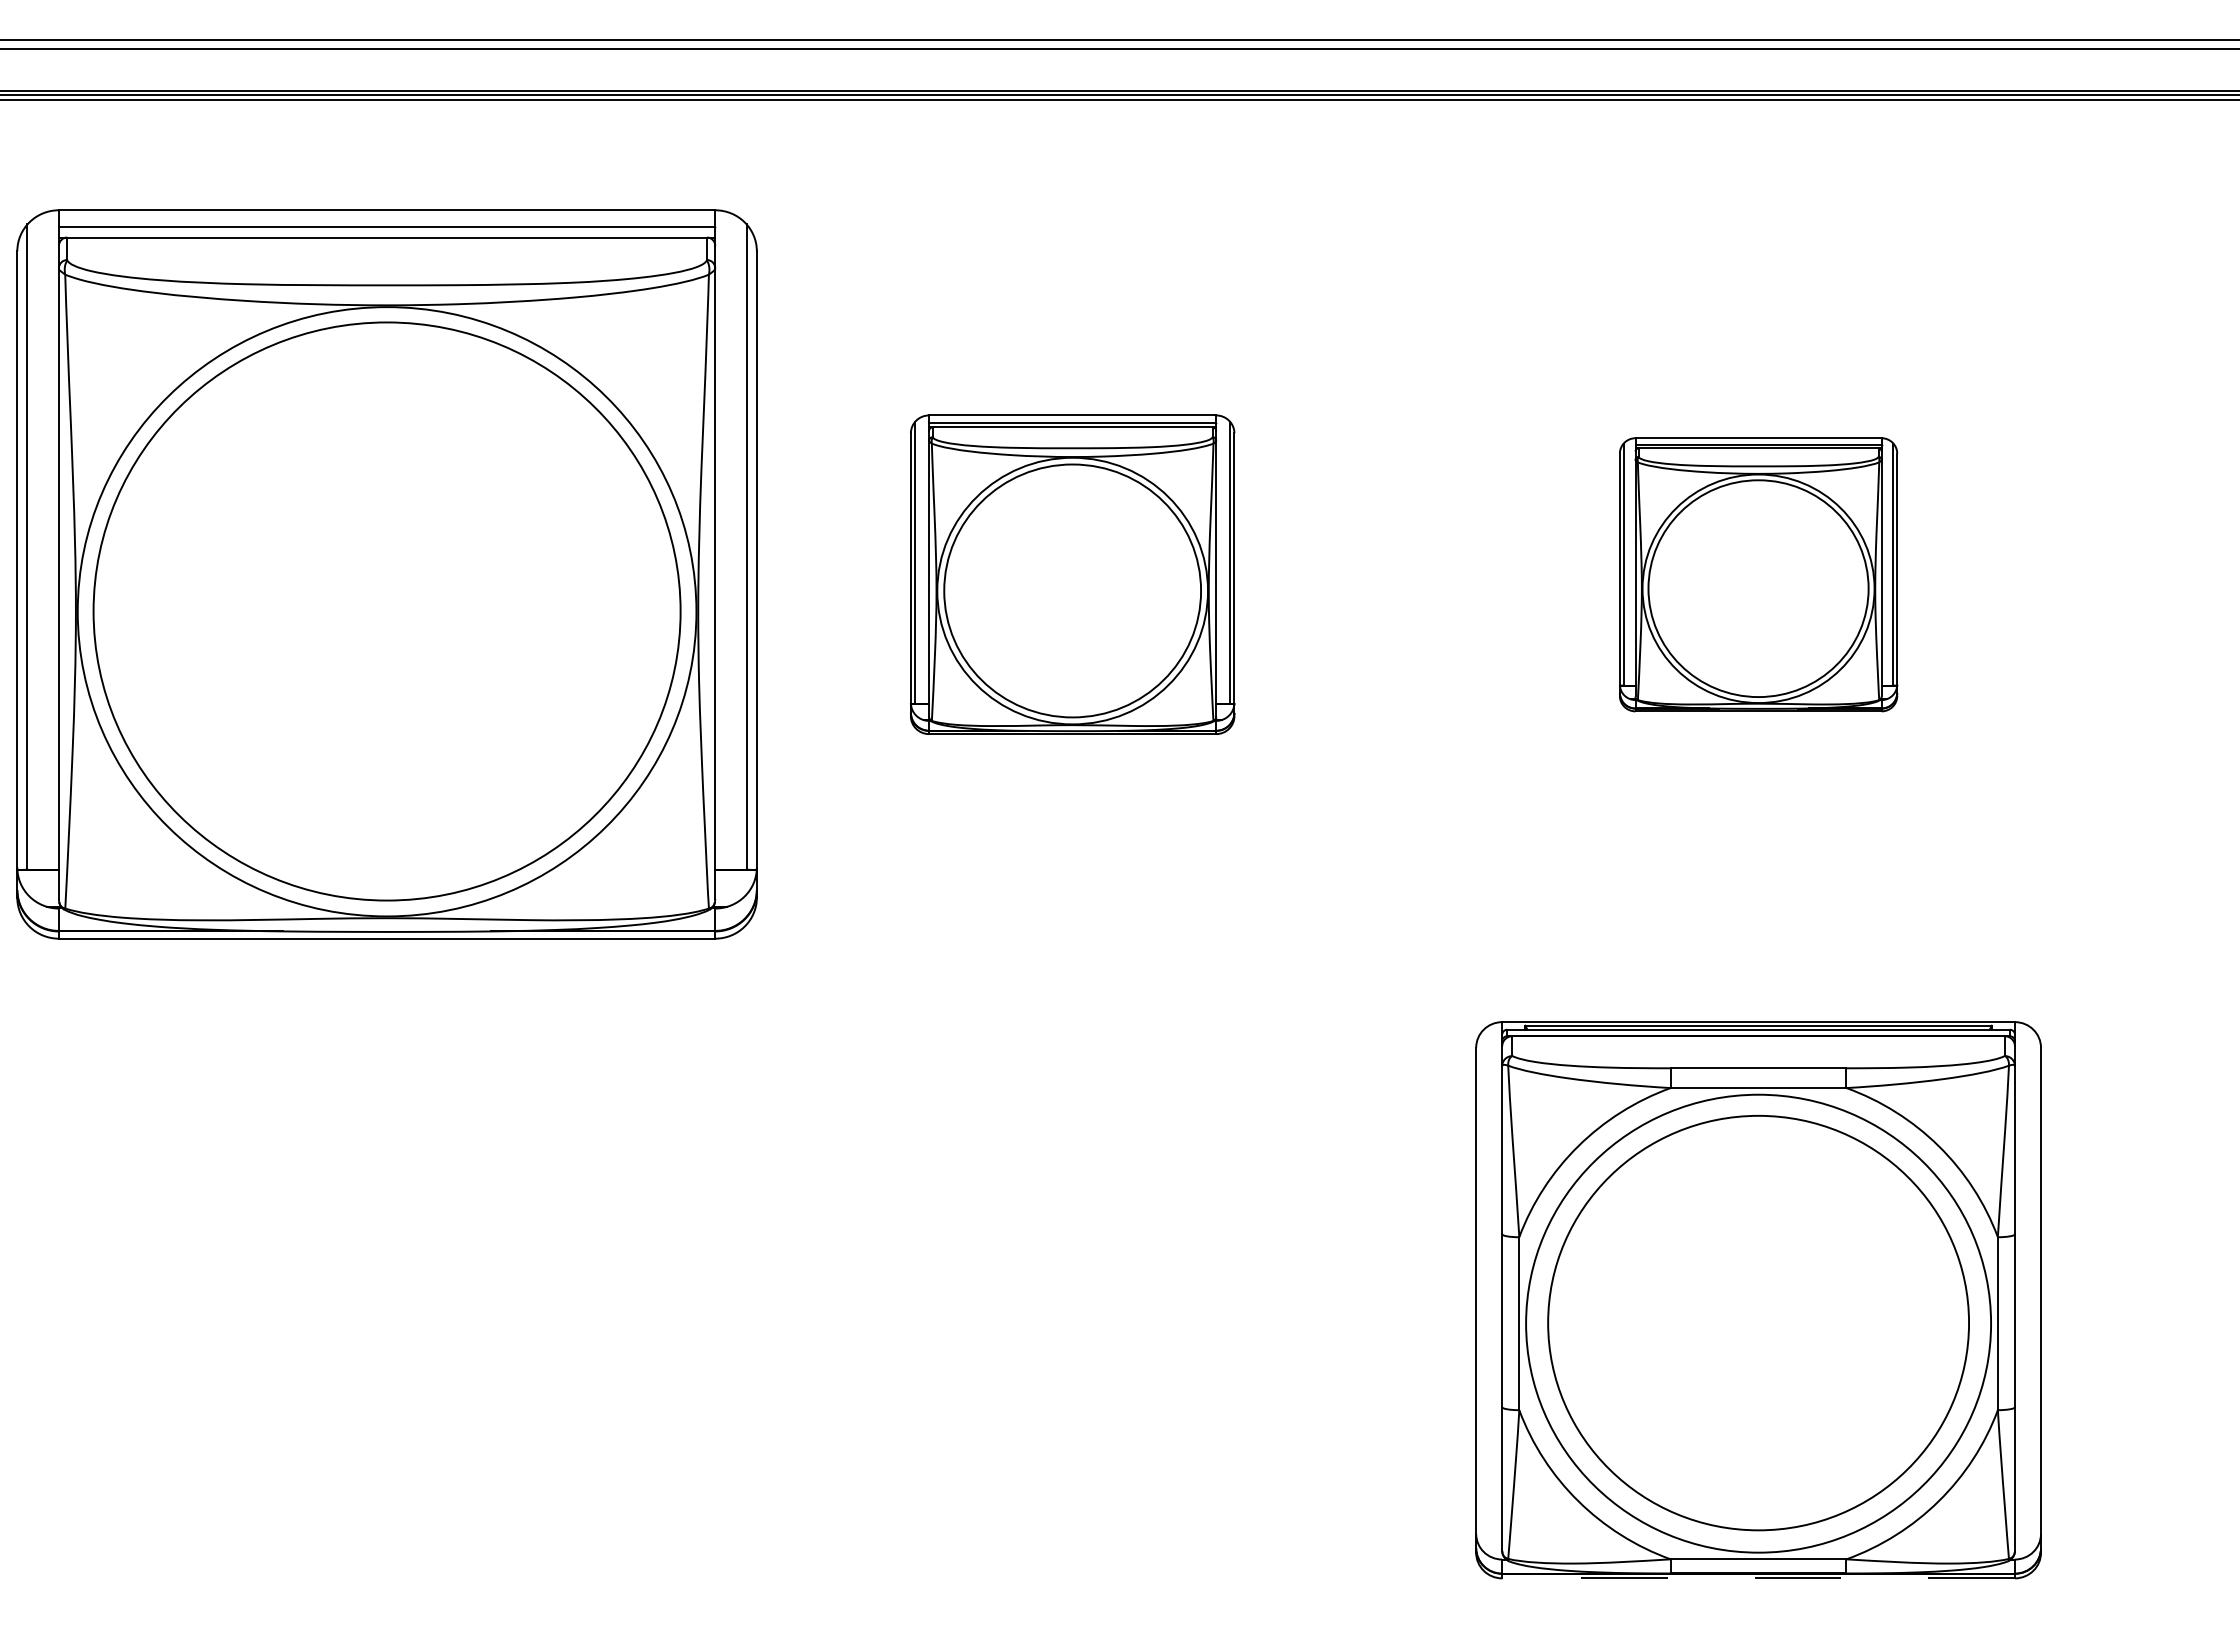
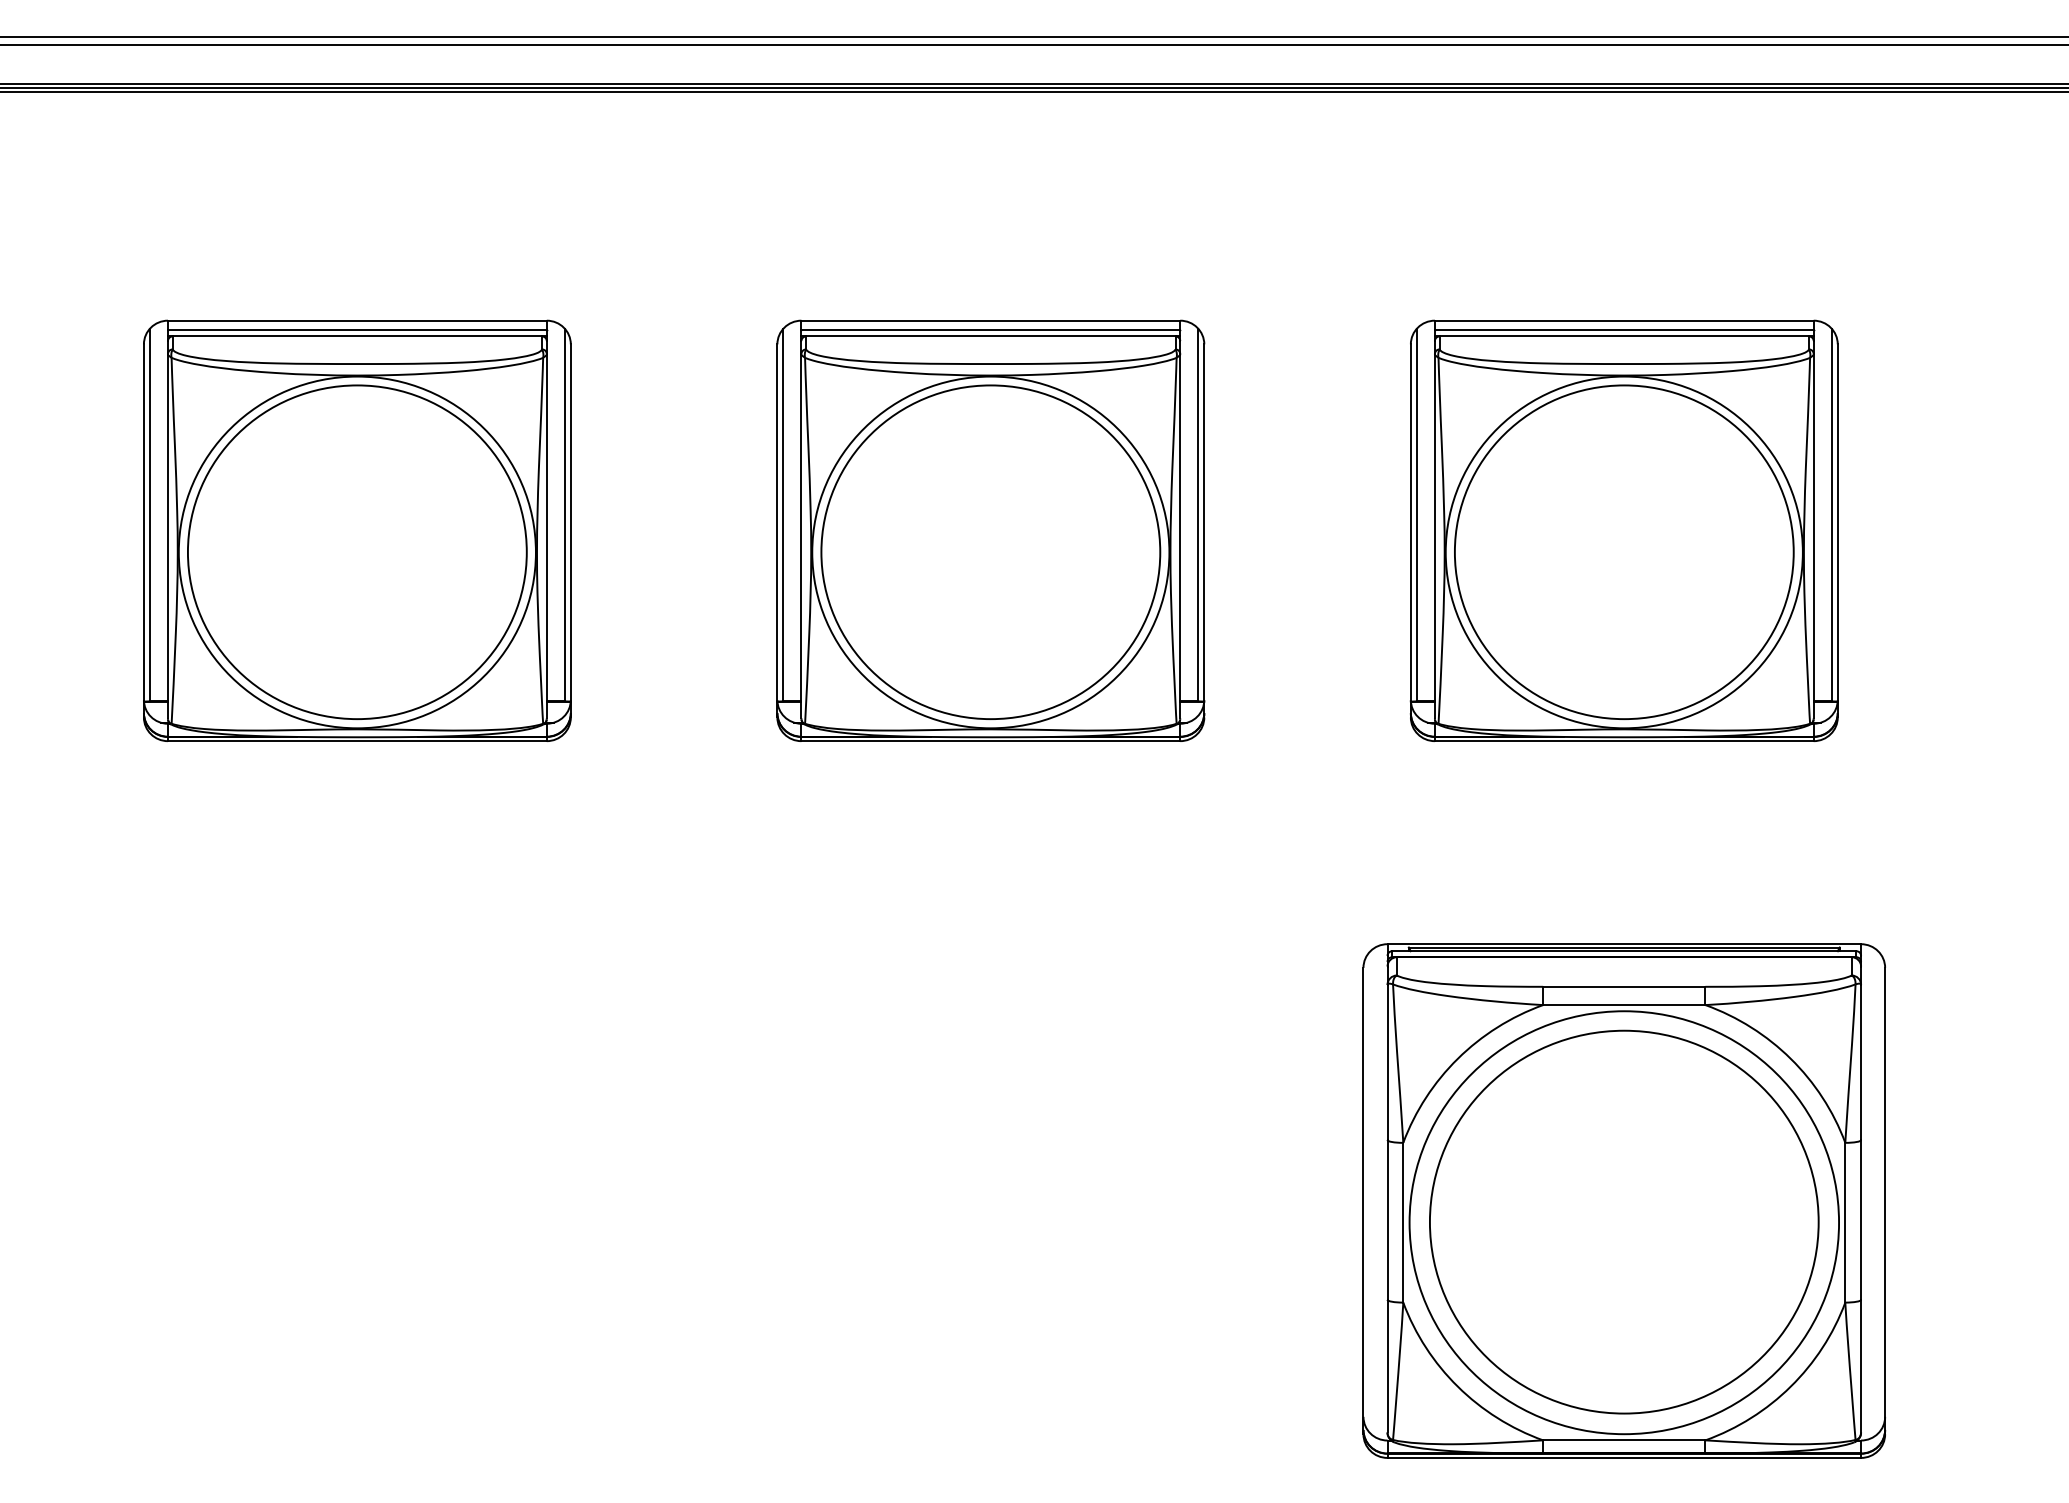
part: (386, 574) -> (357, 530), size x0.62
part: (1072, 574) -> (990, 530), size x1.43
part: (1758, 574) -> (1624, 530), size x1.67
line: (1758, 1578) -> (1624, 1458), dashed -> solid

